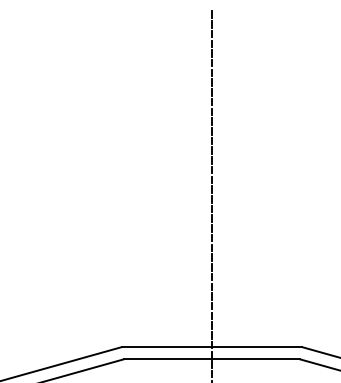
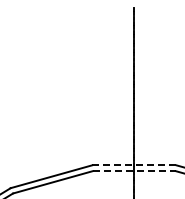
line: (212, 347) -> (134, 165), solid -> dashed
line: (212, 360) -> (134, 171), solid -> dashed

